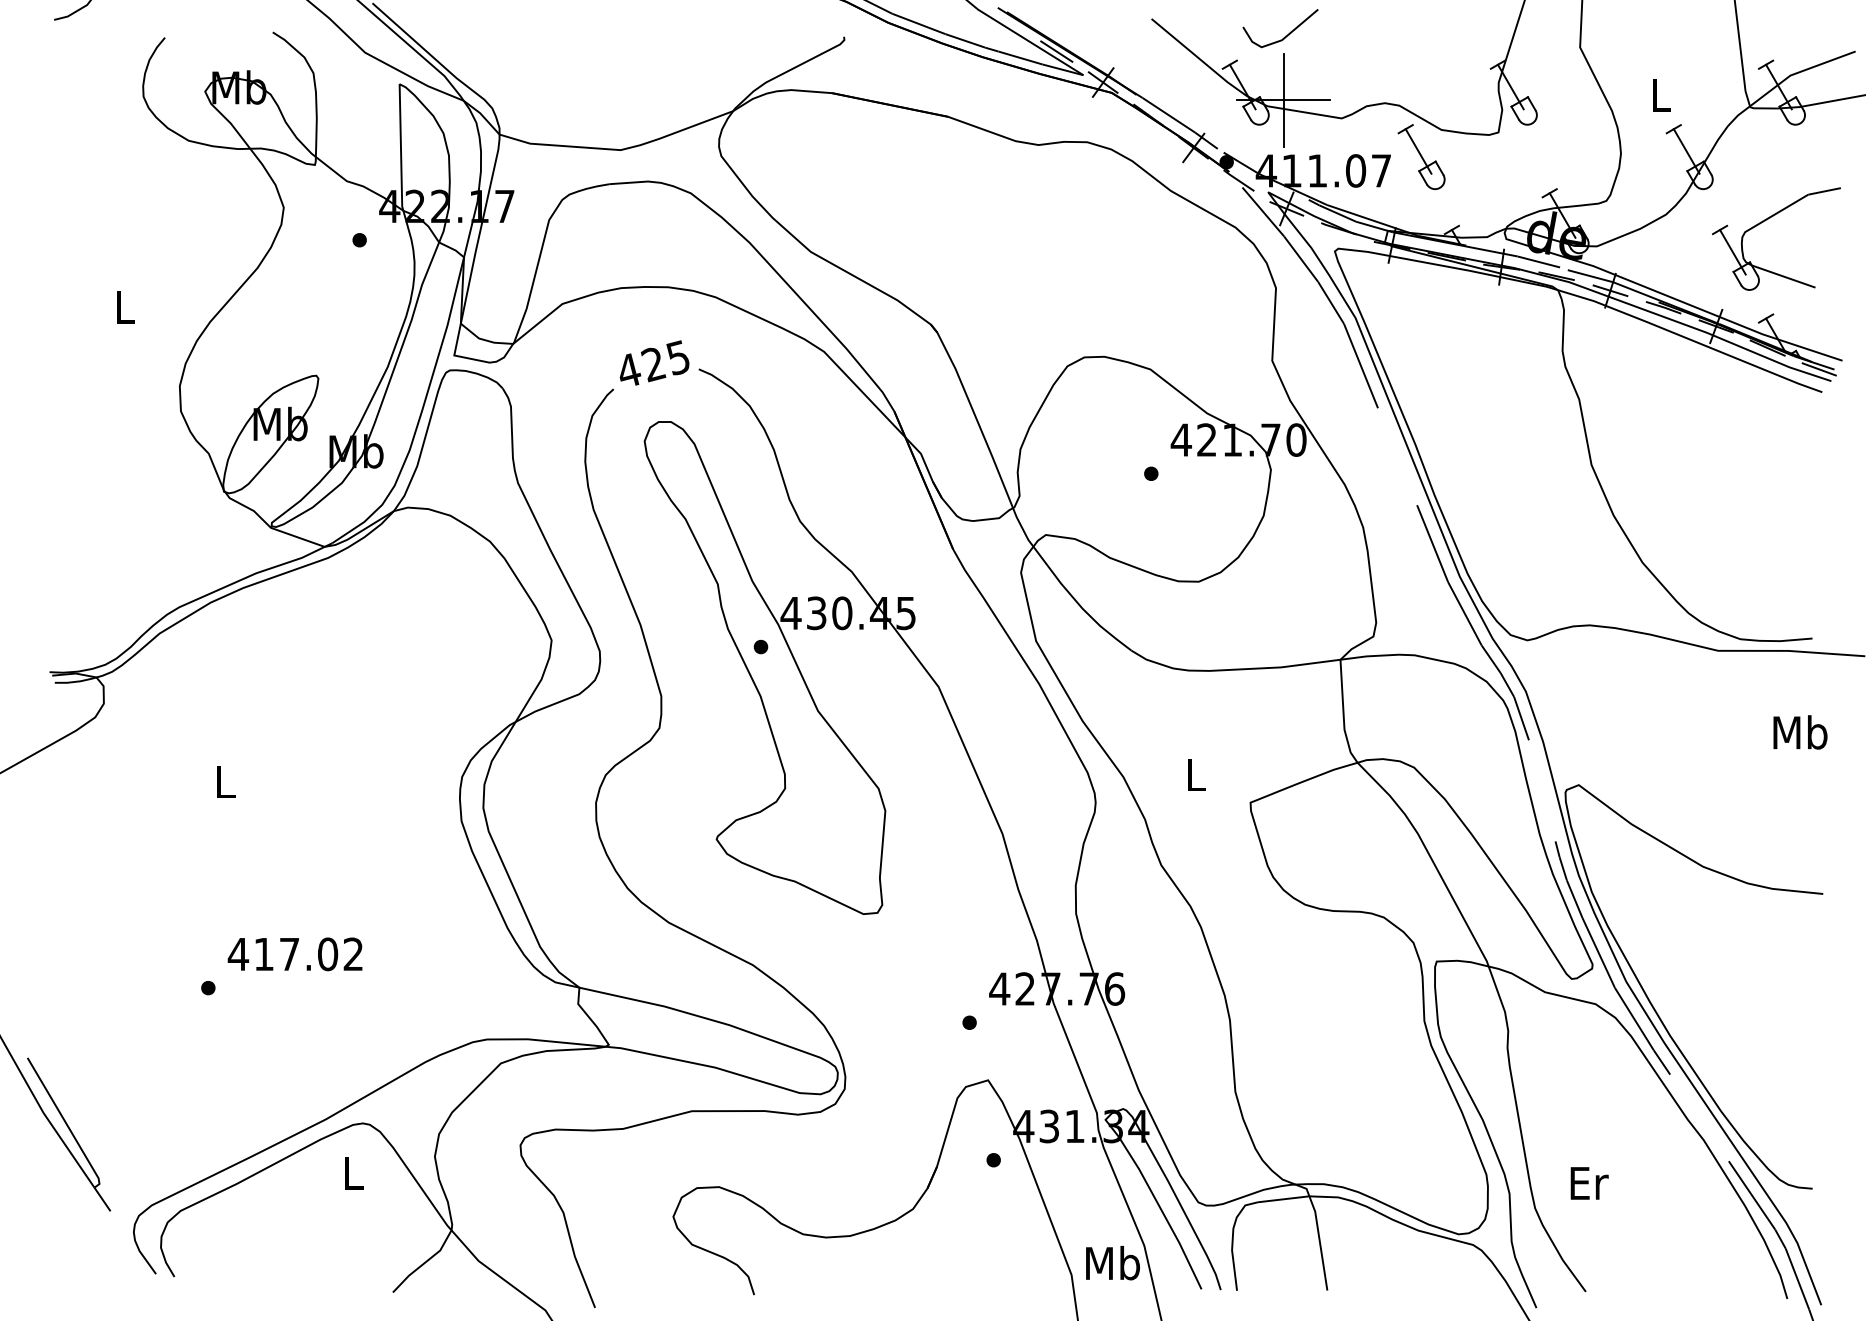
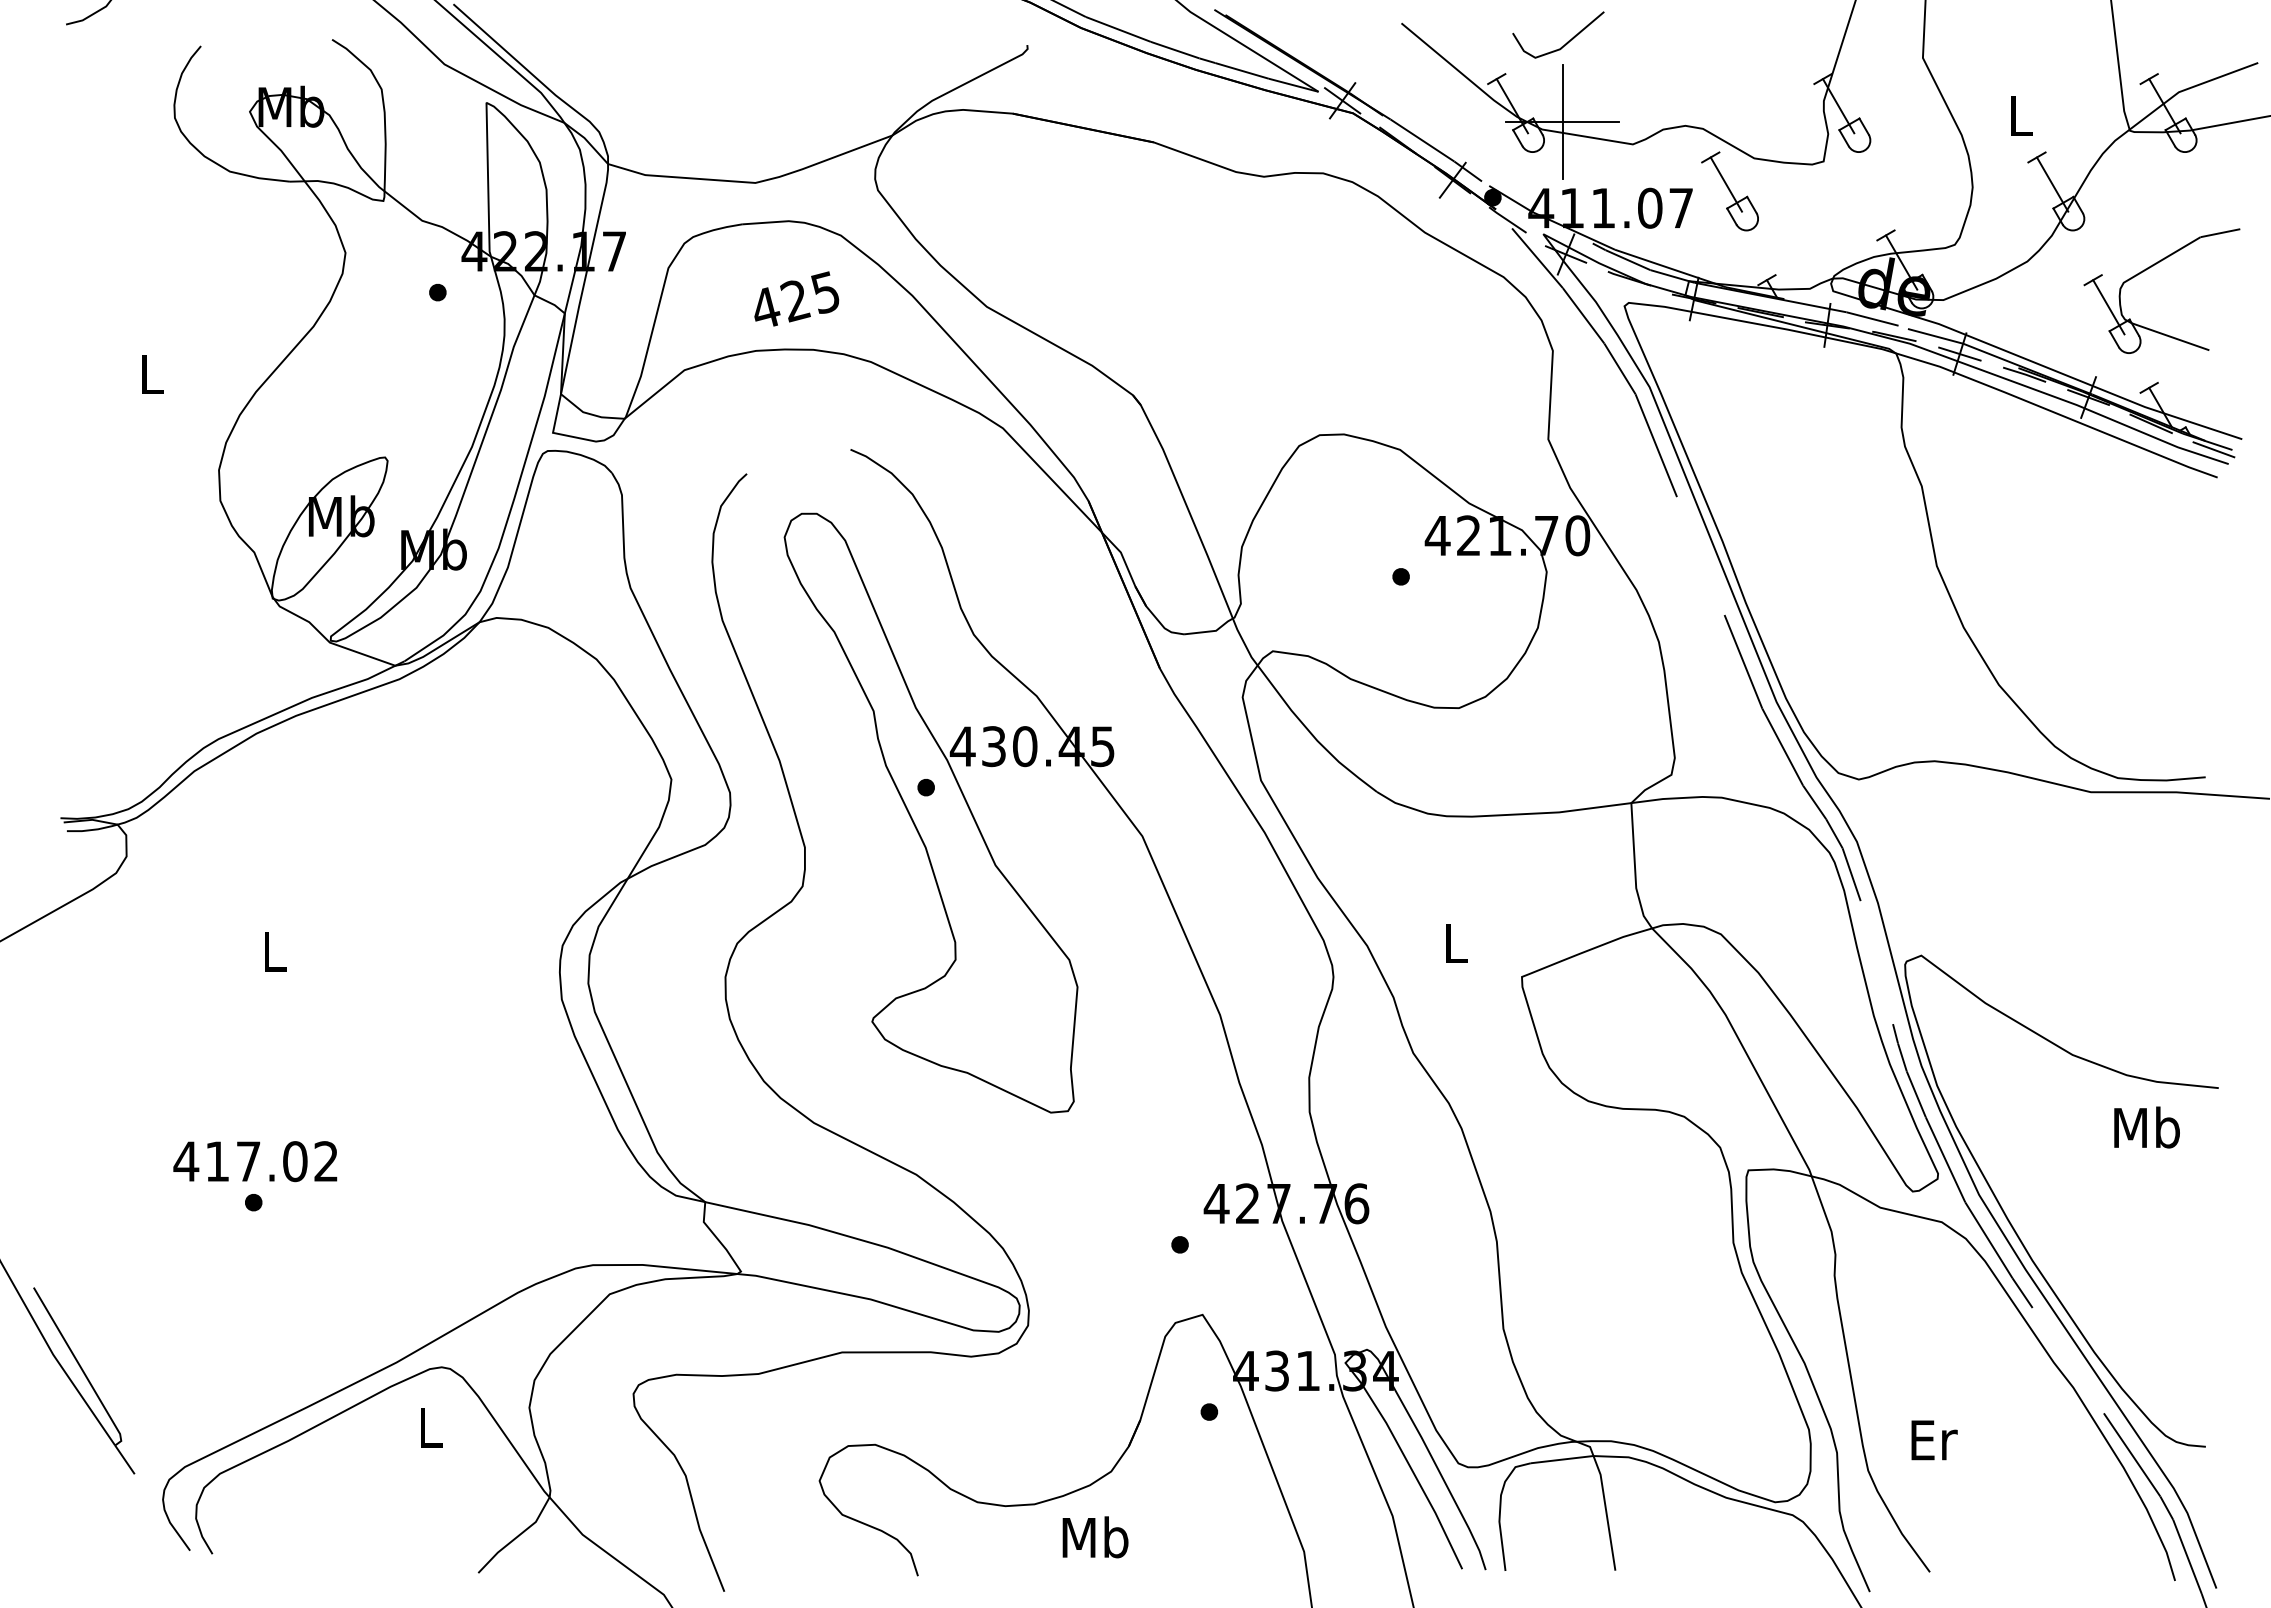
line: (1057, 51) -> (1286, 62), removed
text: (654, 362) -> (796, 298), moved
text: (1799, 732) -> (2146, 1127), moved
text: (295, 954) -> (255, 1161), moved
text: (1112, 1263) -> (1095, 1537), moved

